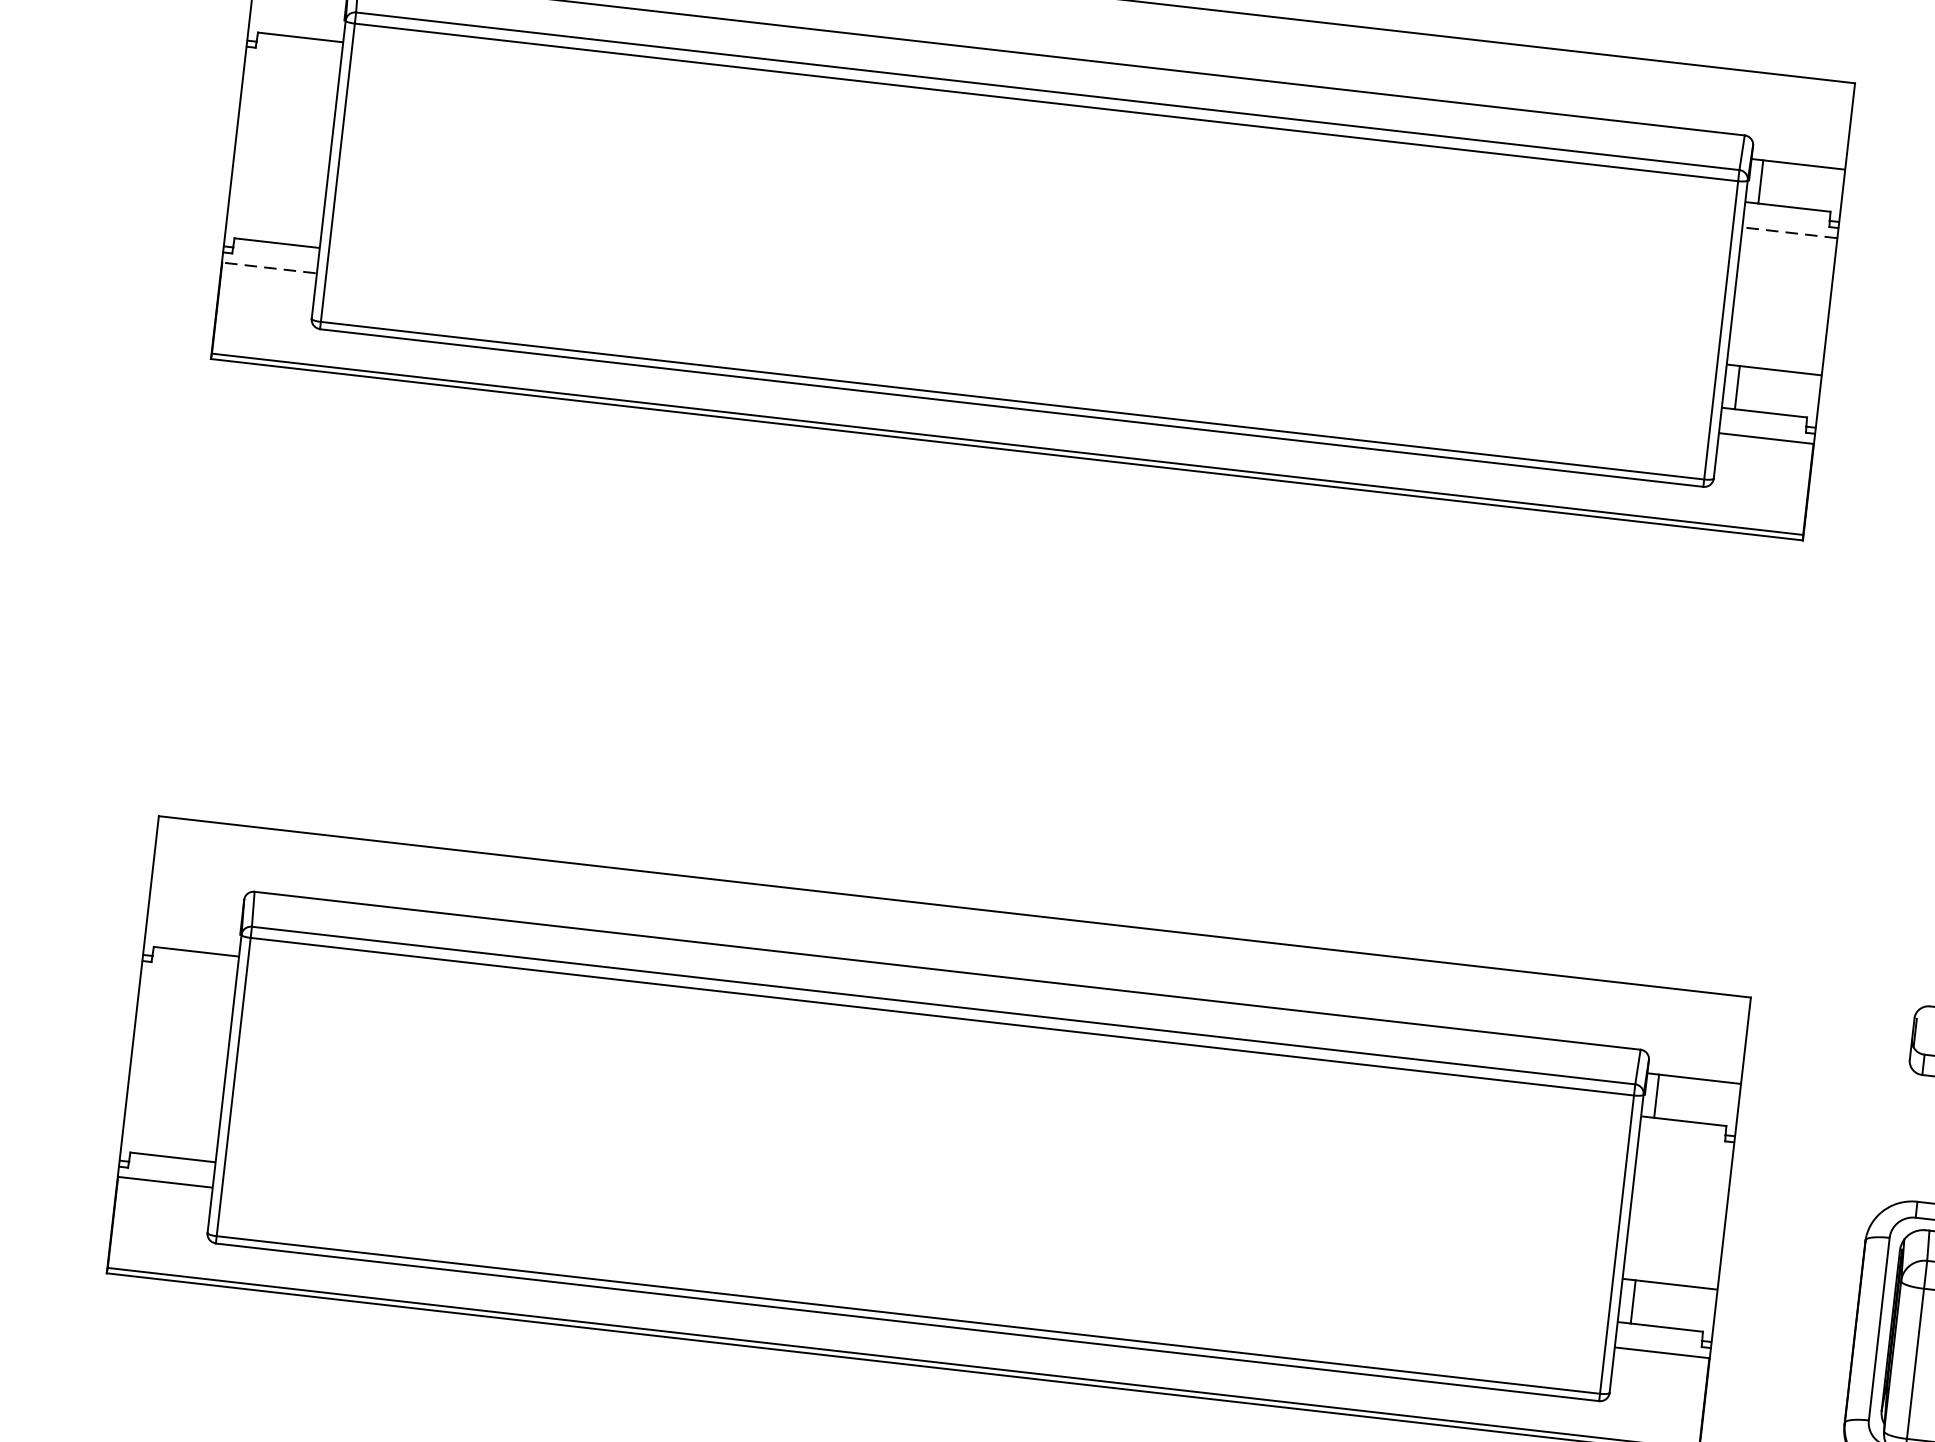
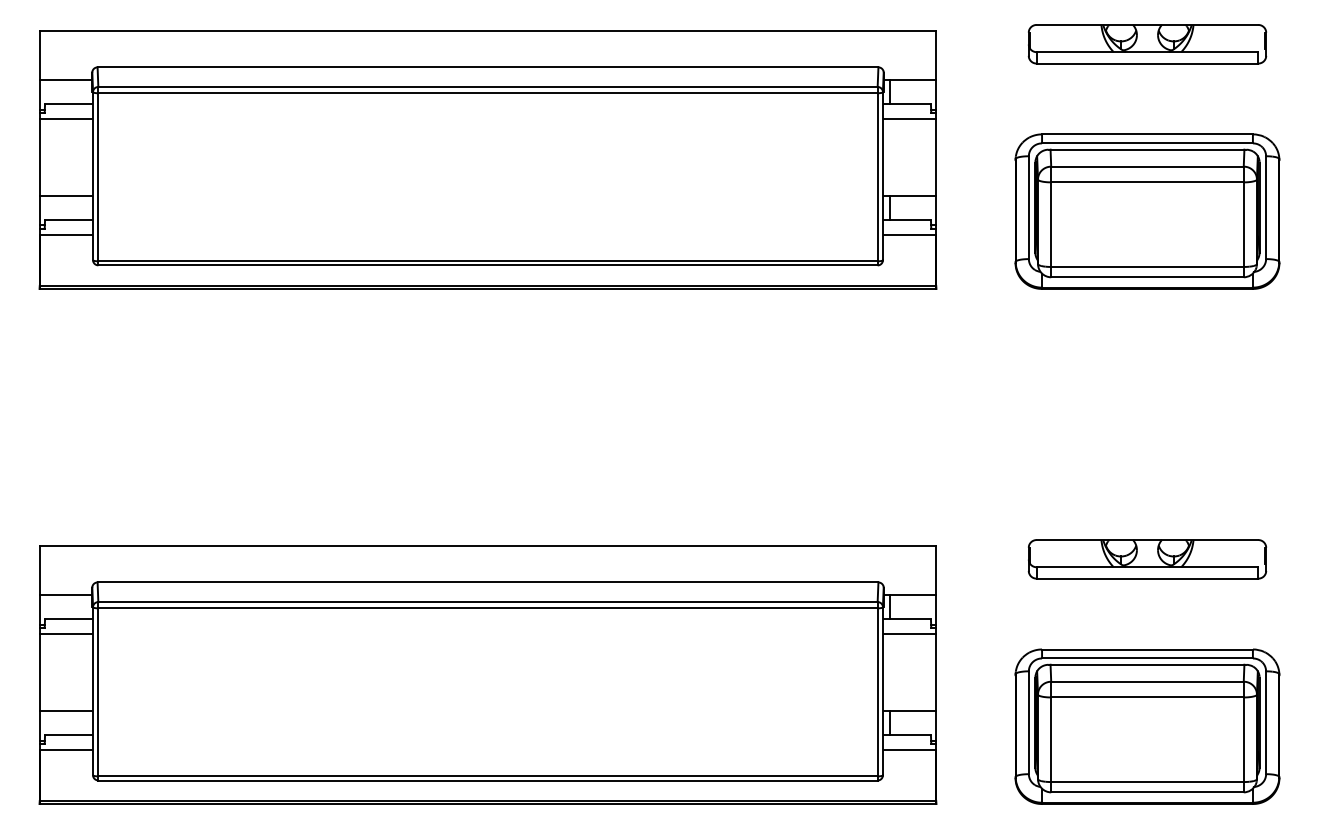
line: (291, 61) -> (65, 118), added
line: (275, 198) -> (65, 195), added
line: (1789, 232) -> (909, 118), dashed -> solid
line: (268, 267) -> (65, 234), dashed -> solid
line: (195, 908) -> (65, 595), added
line: (187, 975) -> (65, 633), added
line: (171, 1114) -> (65, 711), added
line: (1685, 1146) -> (909, 633), added

